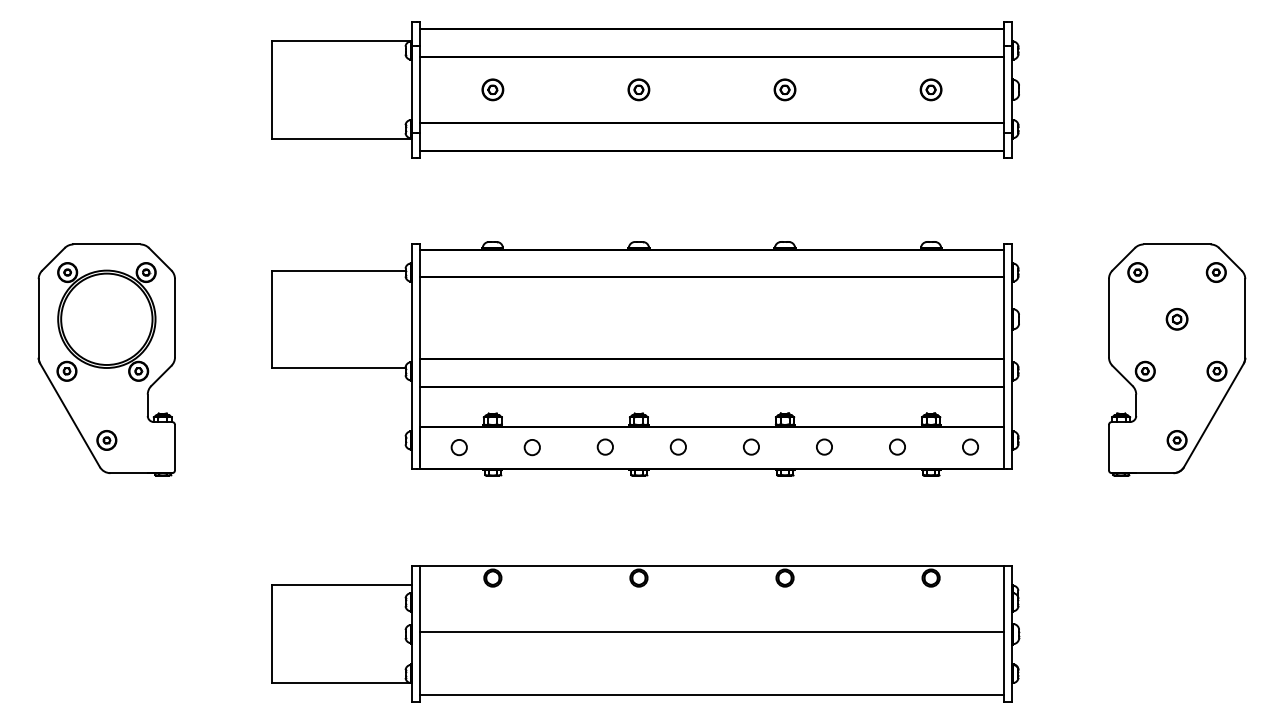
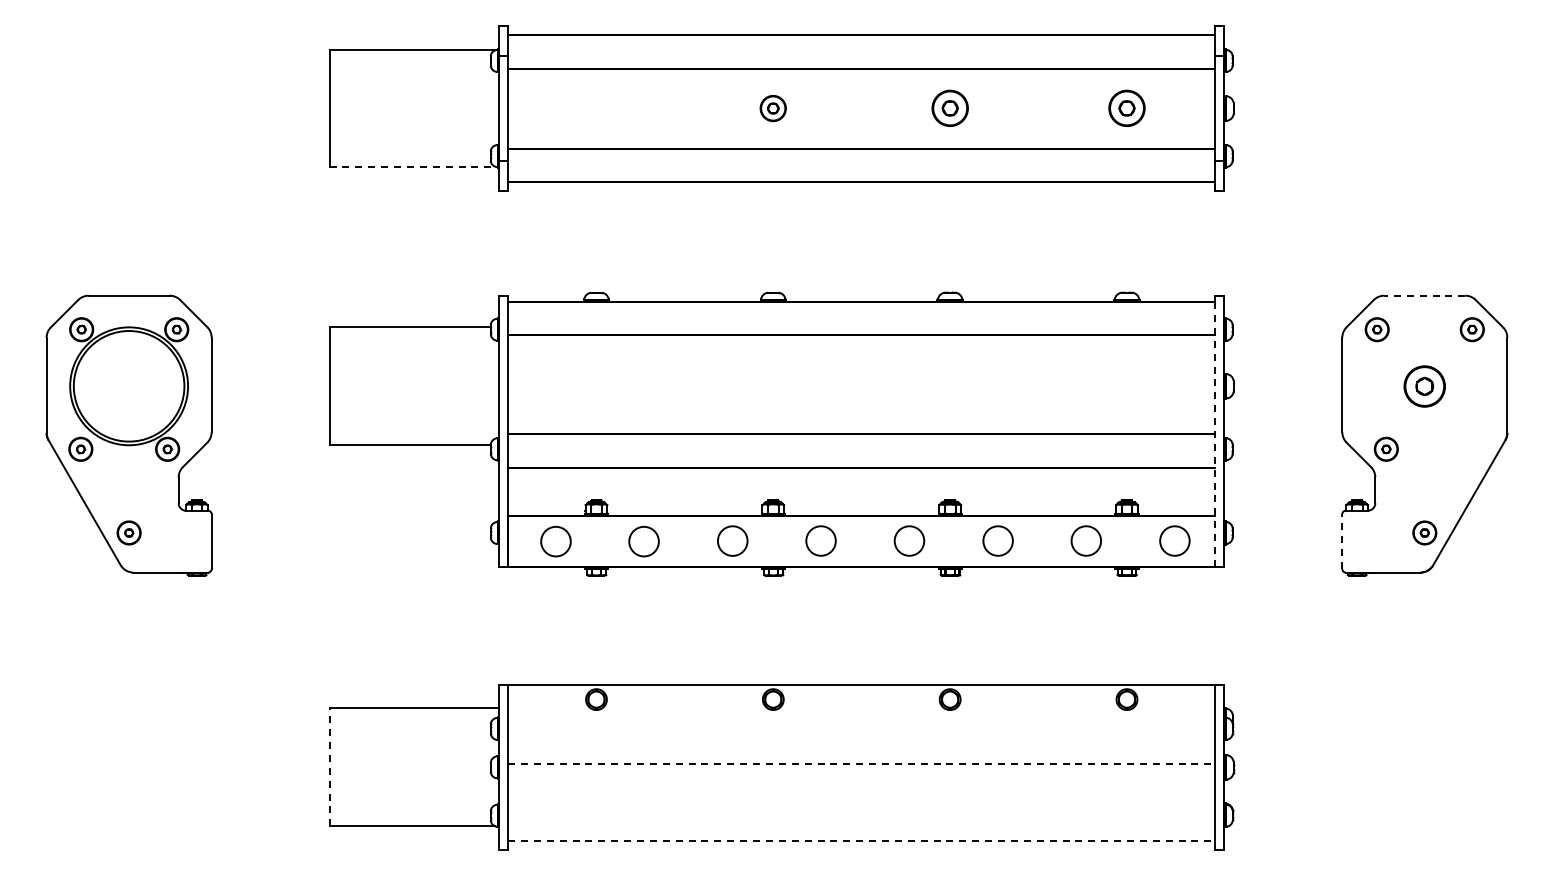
part: (492, 89) -> (595, 108), removed
part: (784, 89) -> (949, 108), size x1.4
part: (930, 89) -> (1126, 108), size x1.4
line: (342, 138) -> (414, 167), solid -> dashed
line: (1176, 244) -> (1424, 295), solid -> dashed
part: (1176, 318) -> (1424, 385), size x1.6
line: (1004, 359) -> (1215, 434), solid -> dashed
part: (1216, 370) -> (1472, 448), removed
circle: (605, 446) -> (732, 540), size x1.6
circle: (677, 446) -> (820, 540), size x1.6
circle: (751, 446) -> (909, 540), size x1.6
circle: (824, 446) -> (997, 540), size x1.6
circle: (897, 446) -> (1086, 540), size x1.6
circle: (970, 446) -> (1174, 540), size x1.6
circle: (459, 447) -> (555, 541), size x1.6
circle: (532, 447) -> (644, 541), size x1.6
line: (1109, 447) -> (1342, 541), solid -> dashed
line: (711, 631) -> (861, 764), solid -> dashed
line: (272, 634) -> (329, 767), solid -> dashed
line: (711, 695) -> (861, 841), solid -> dashed

